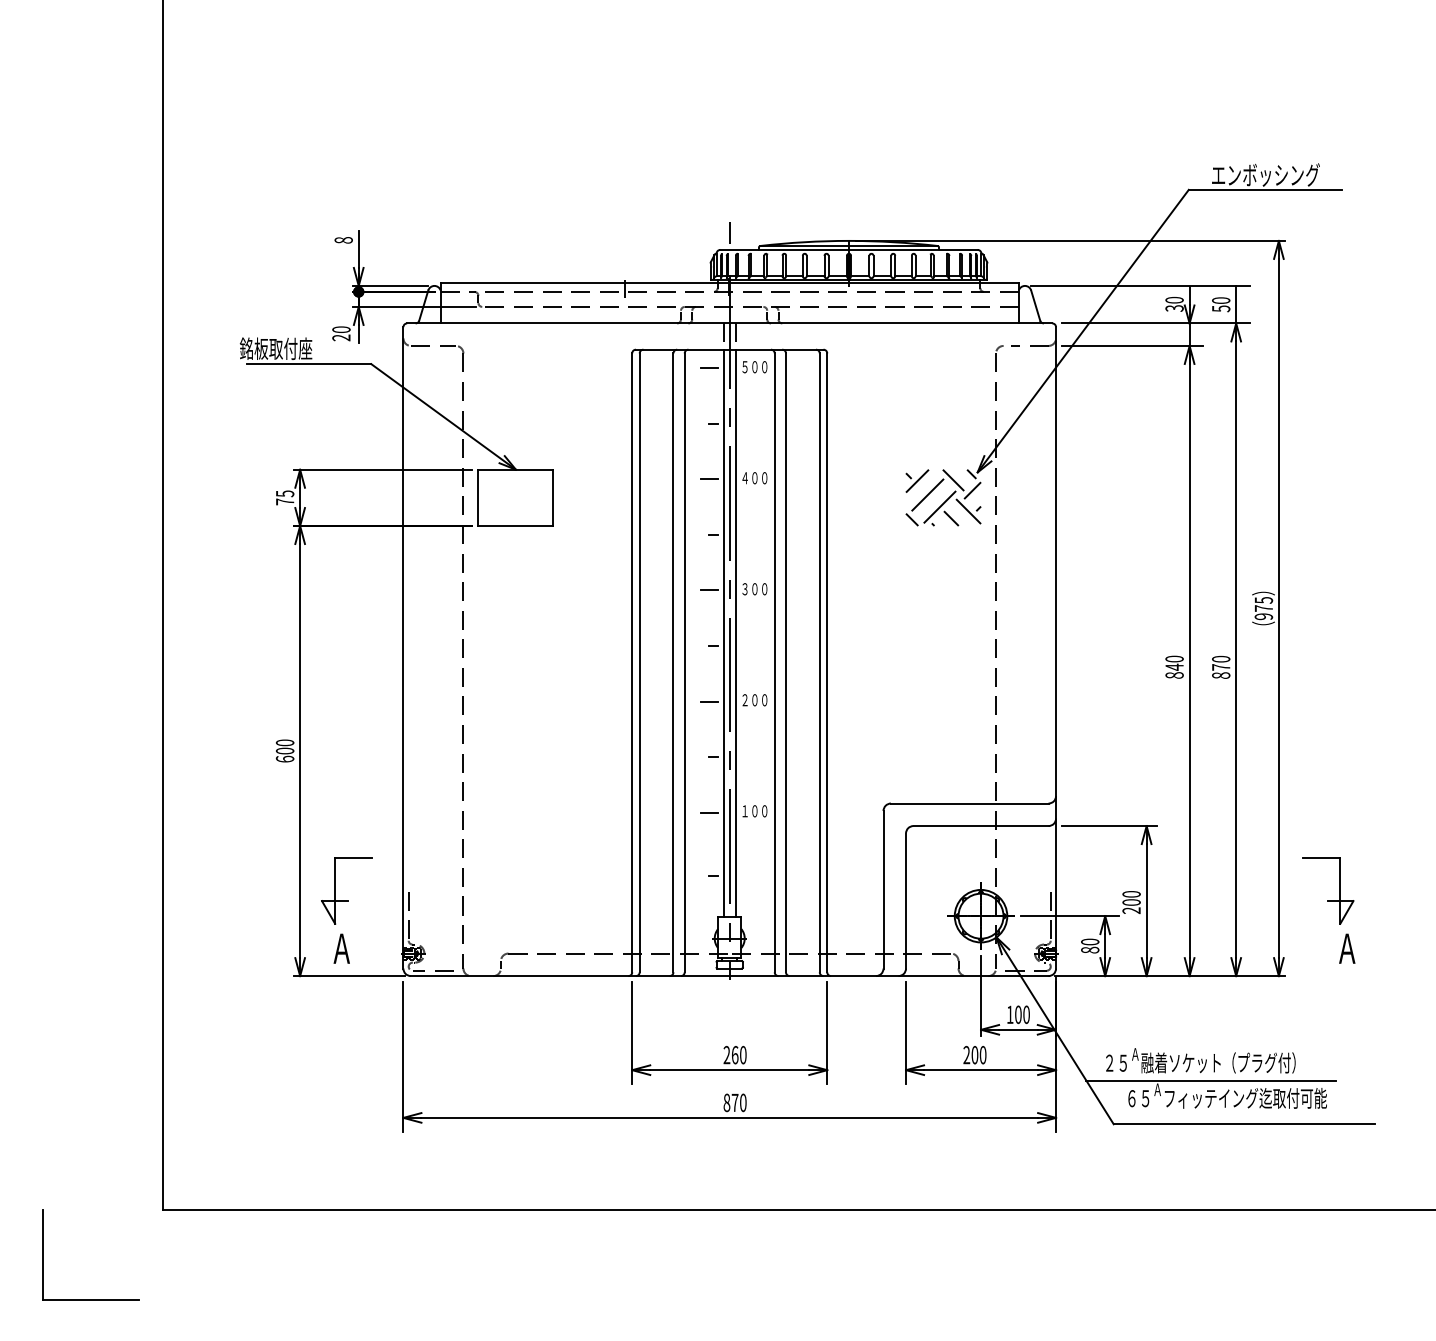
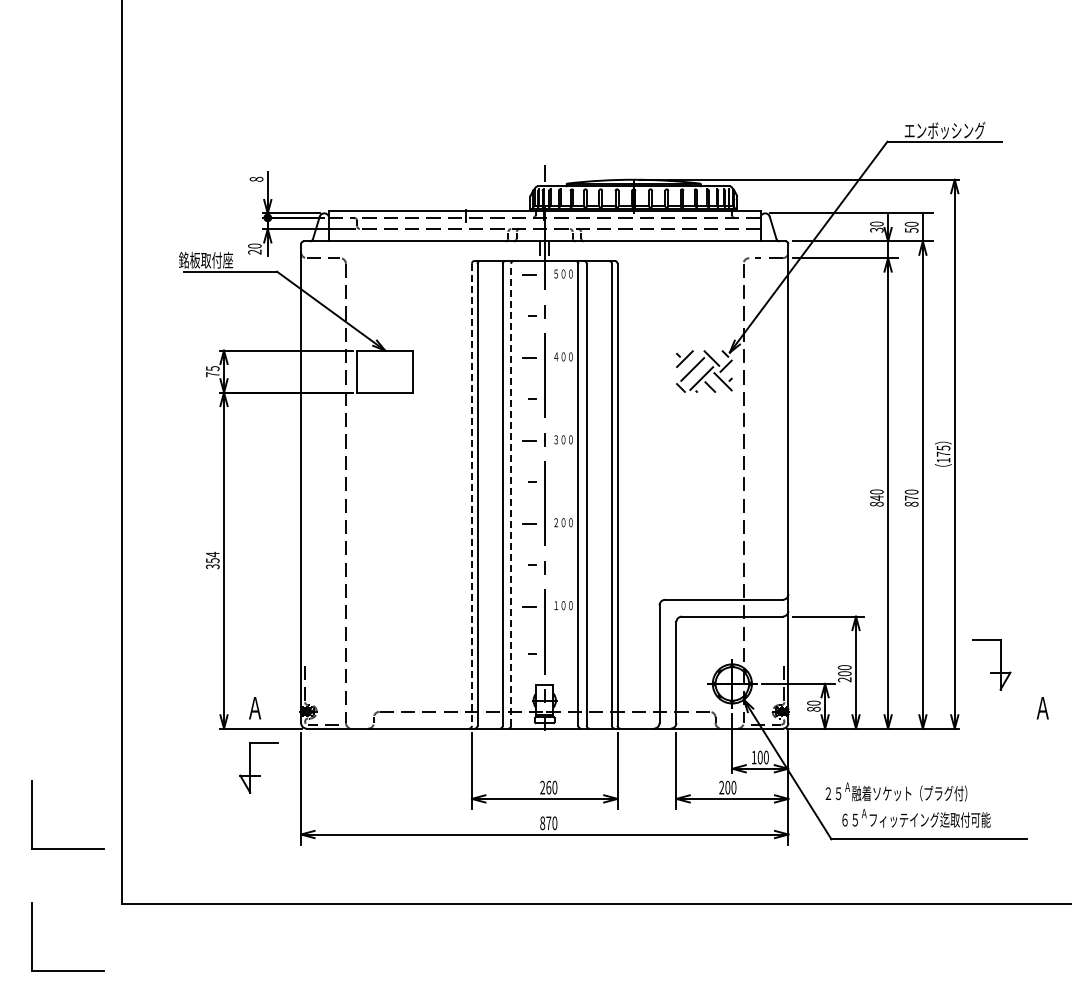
text: (1263, 615) -> (943, 459), 975 -> 175
line: (724, 632) -> (540, 472), removed
line: (736, 632) -> (549, 472), removed
line: (685, 662) -> (511, 494), solid -> dashed
line: (631, 663) -> (471, 495), solid -> dashed
text: (284, 750) -> (212, 560), 600 -> 354
part: (335, 890) -> (250, 767), moved
text: (1346, 949) -> (1042, 708), moved
line: (1210, 1080) -> (903, 806), removed
part: (90, 1136) -> (67, 848), added

